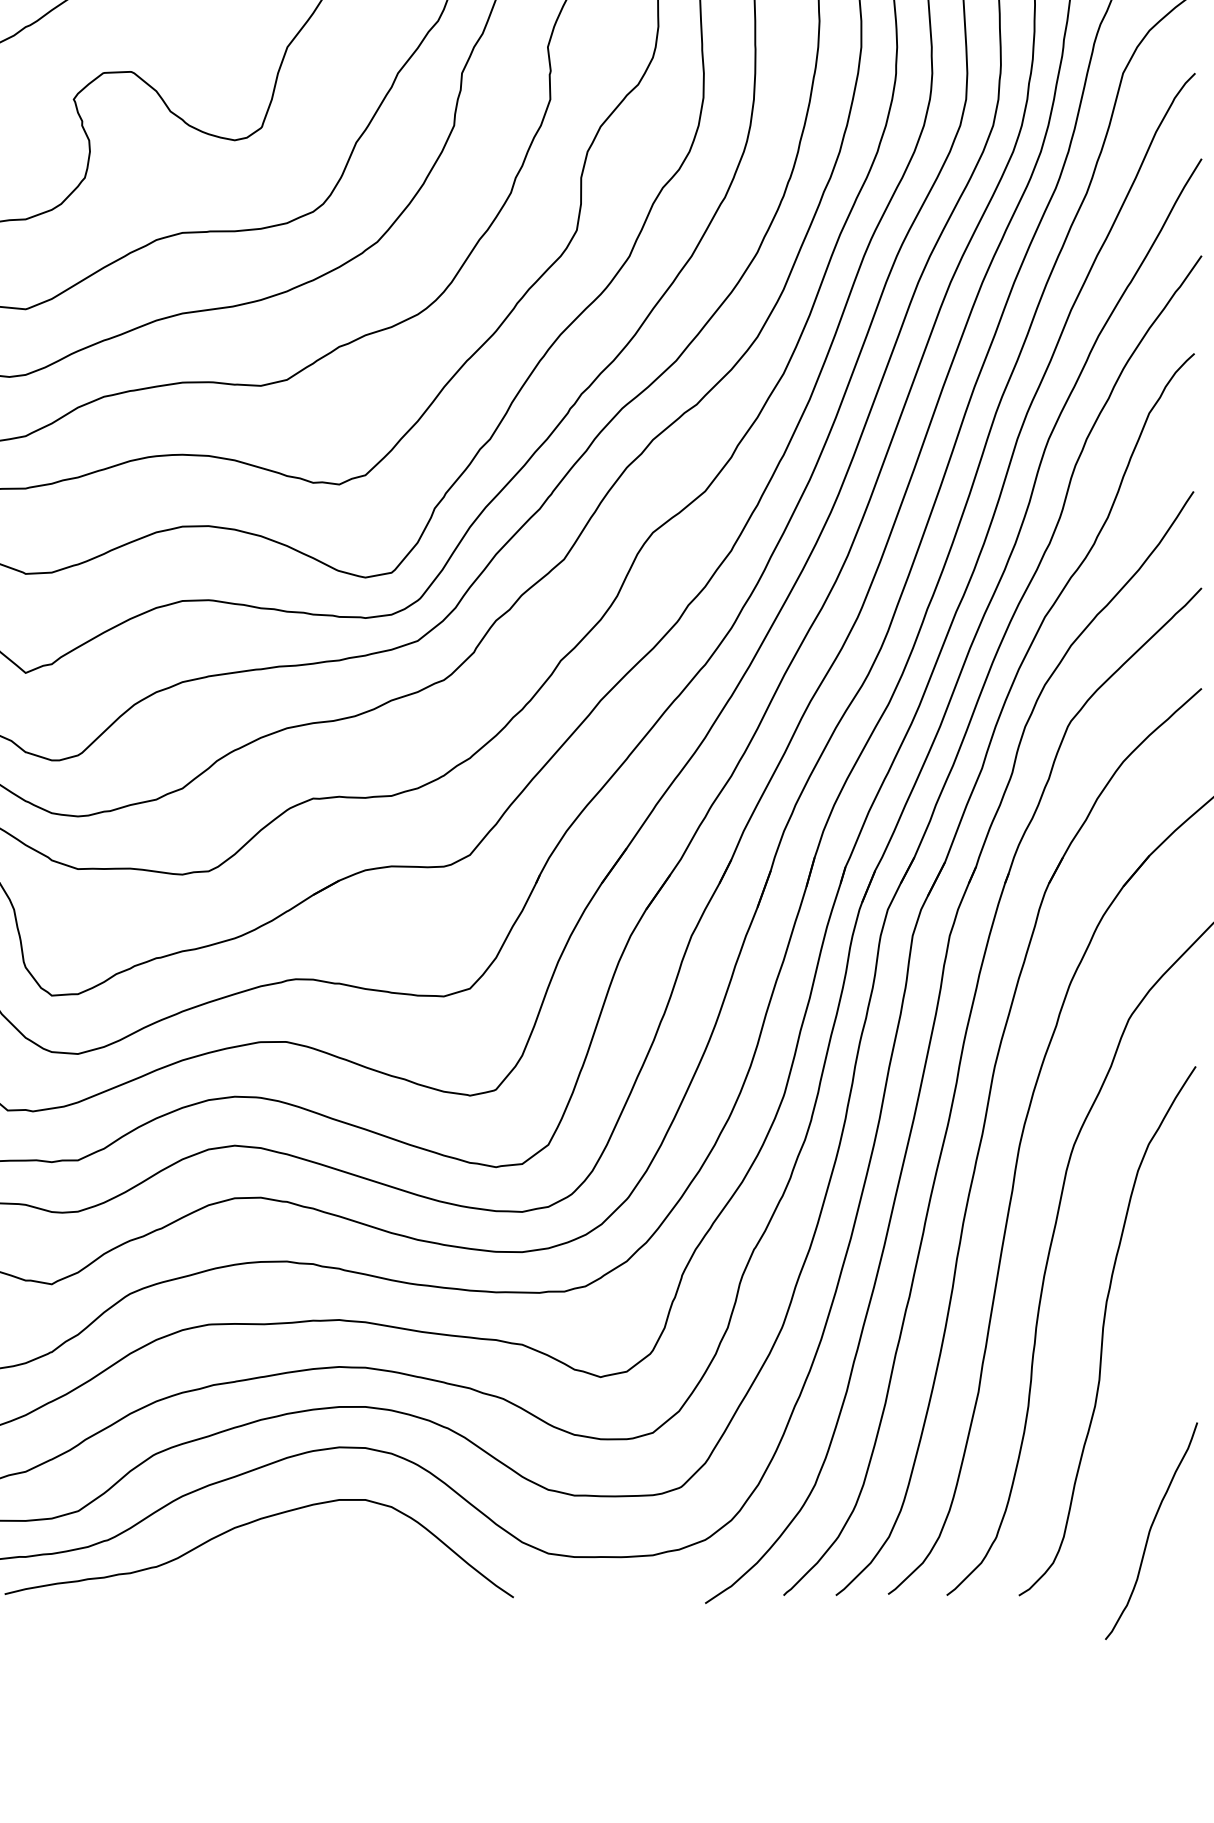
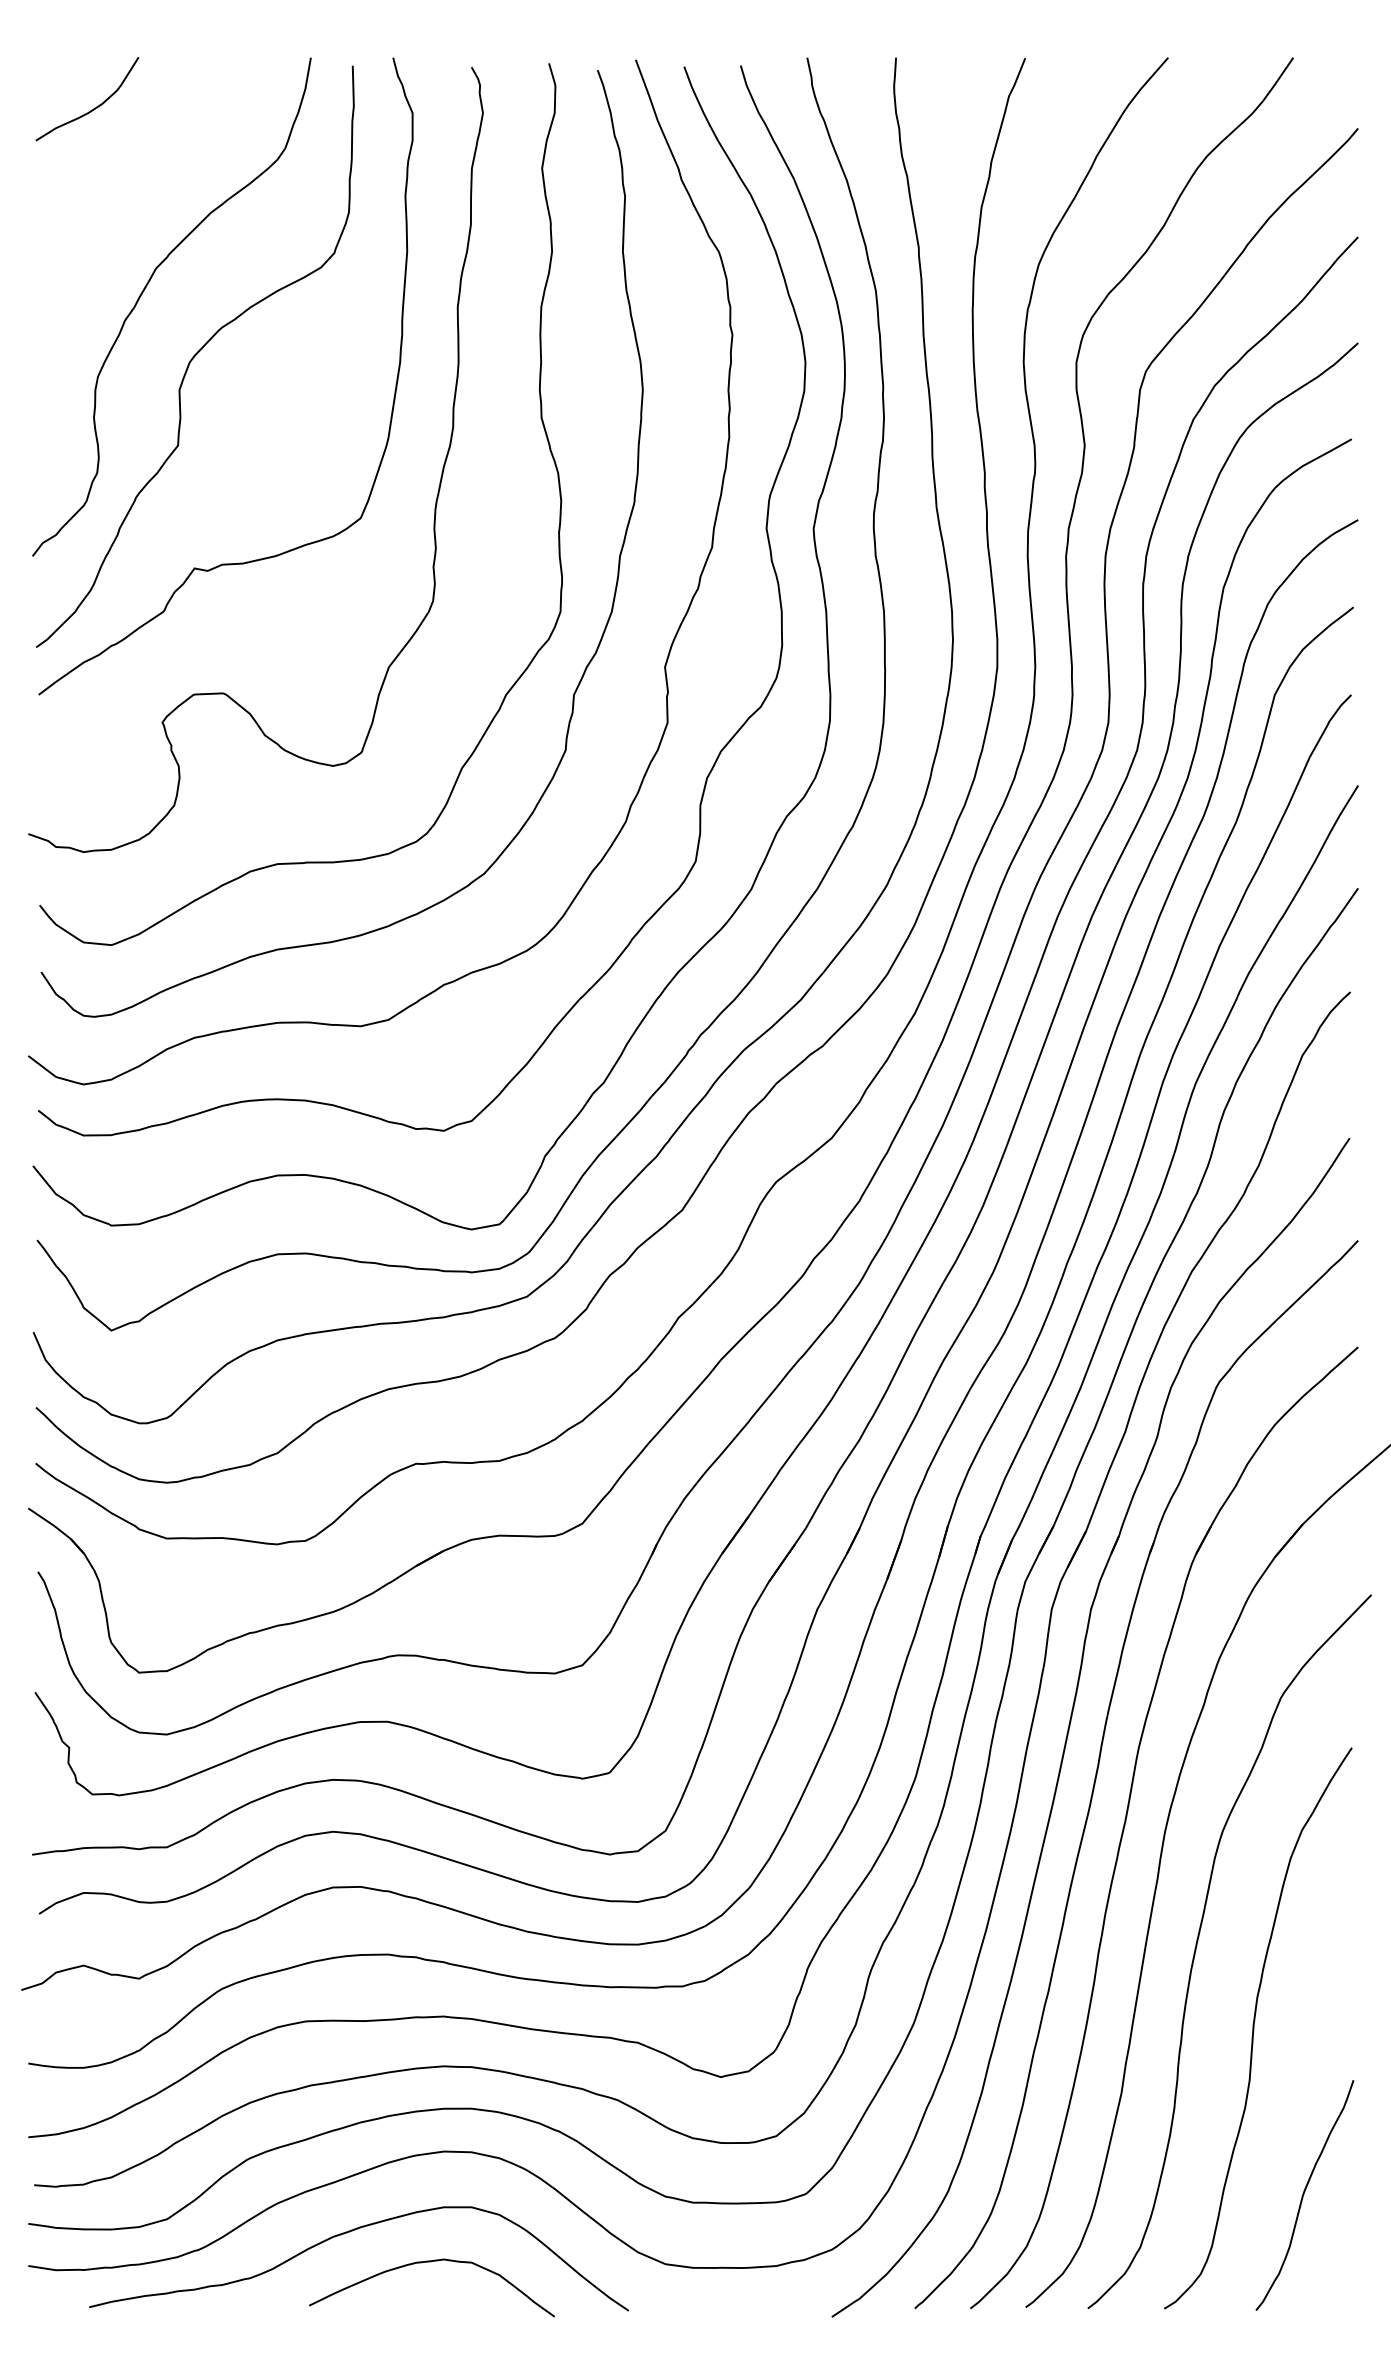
curve: (1151, 1530) -> (1304, 2194), moved
curve: (327, 1552) -> (431, 2262), added

